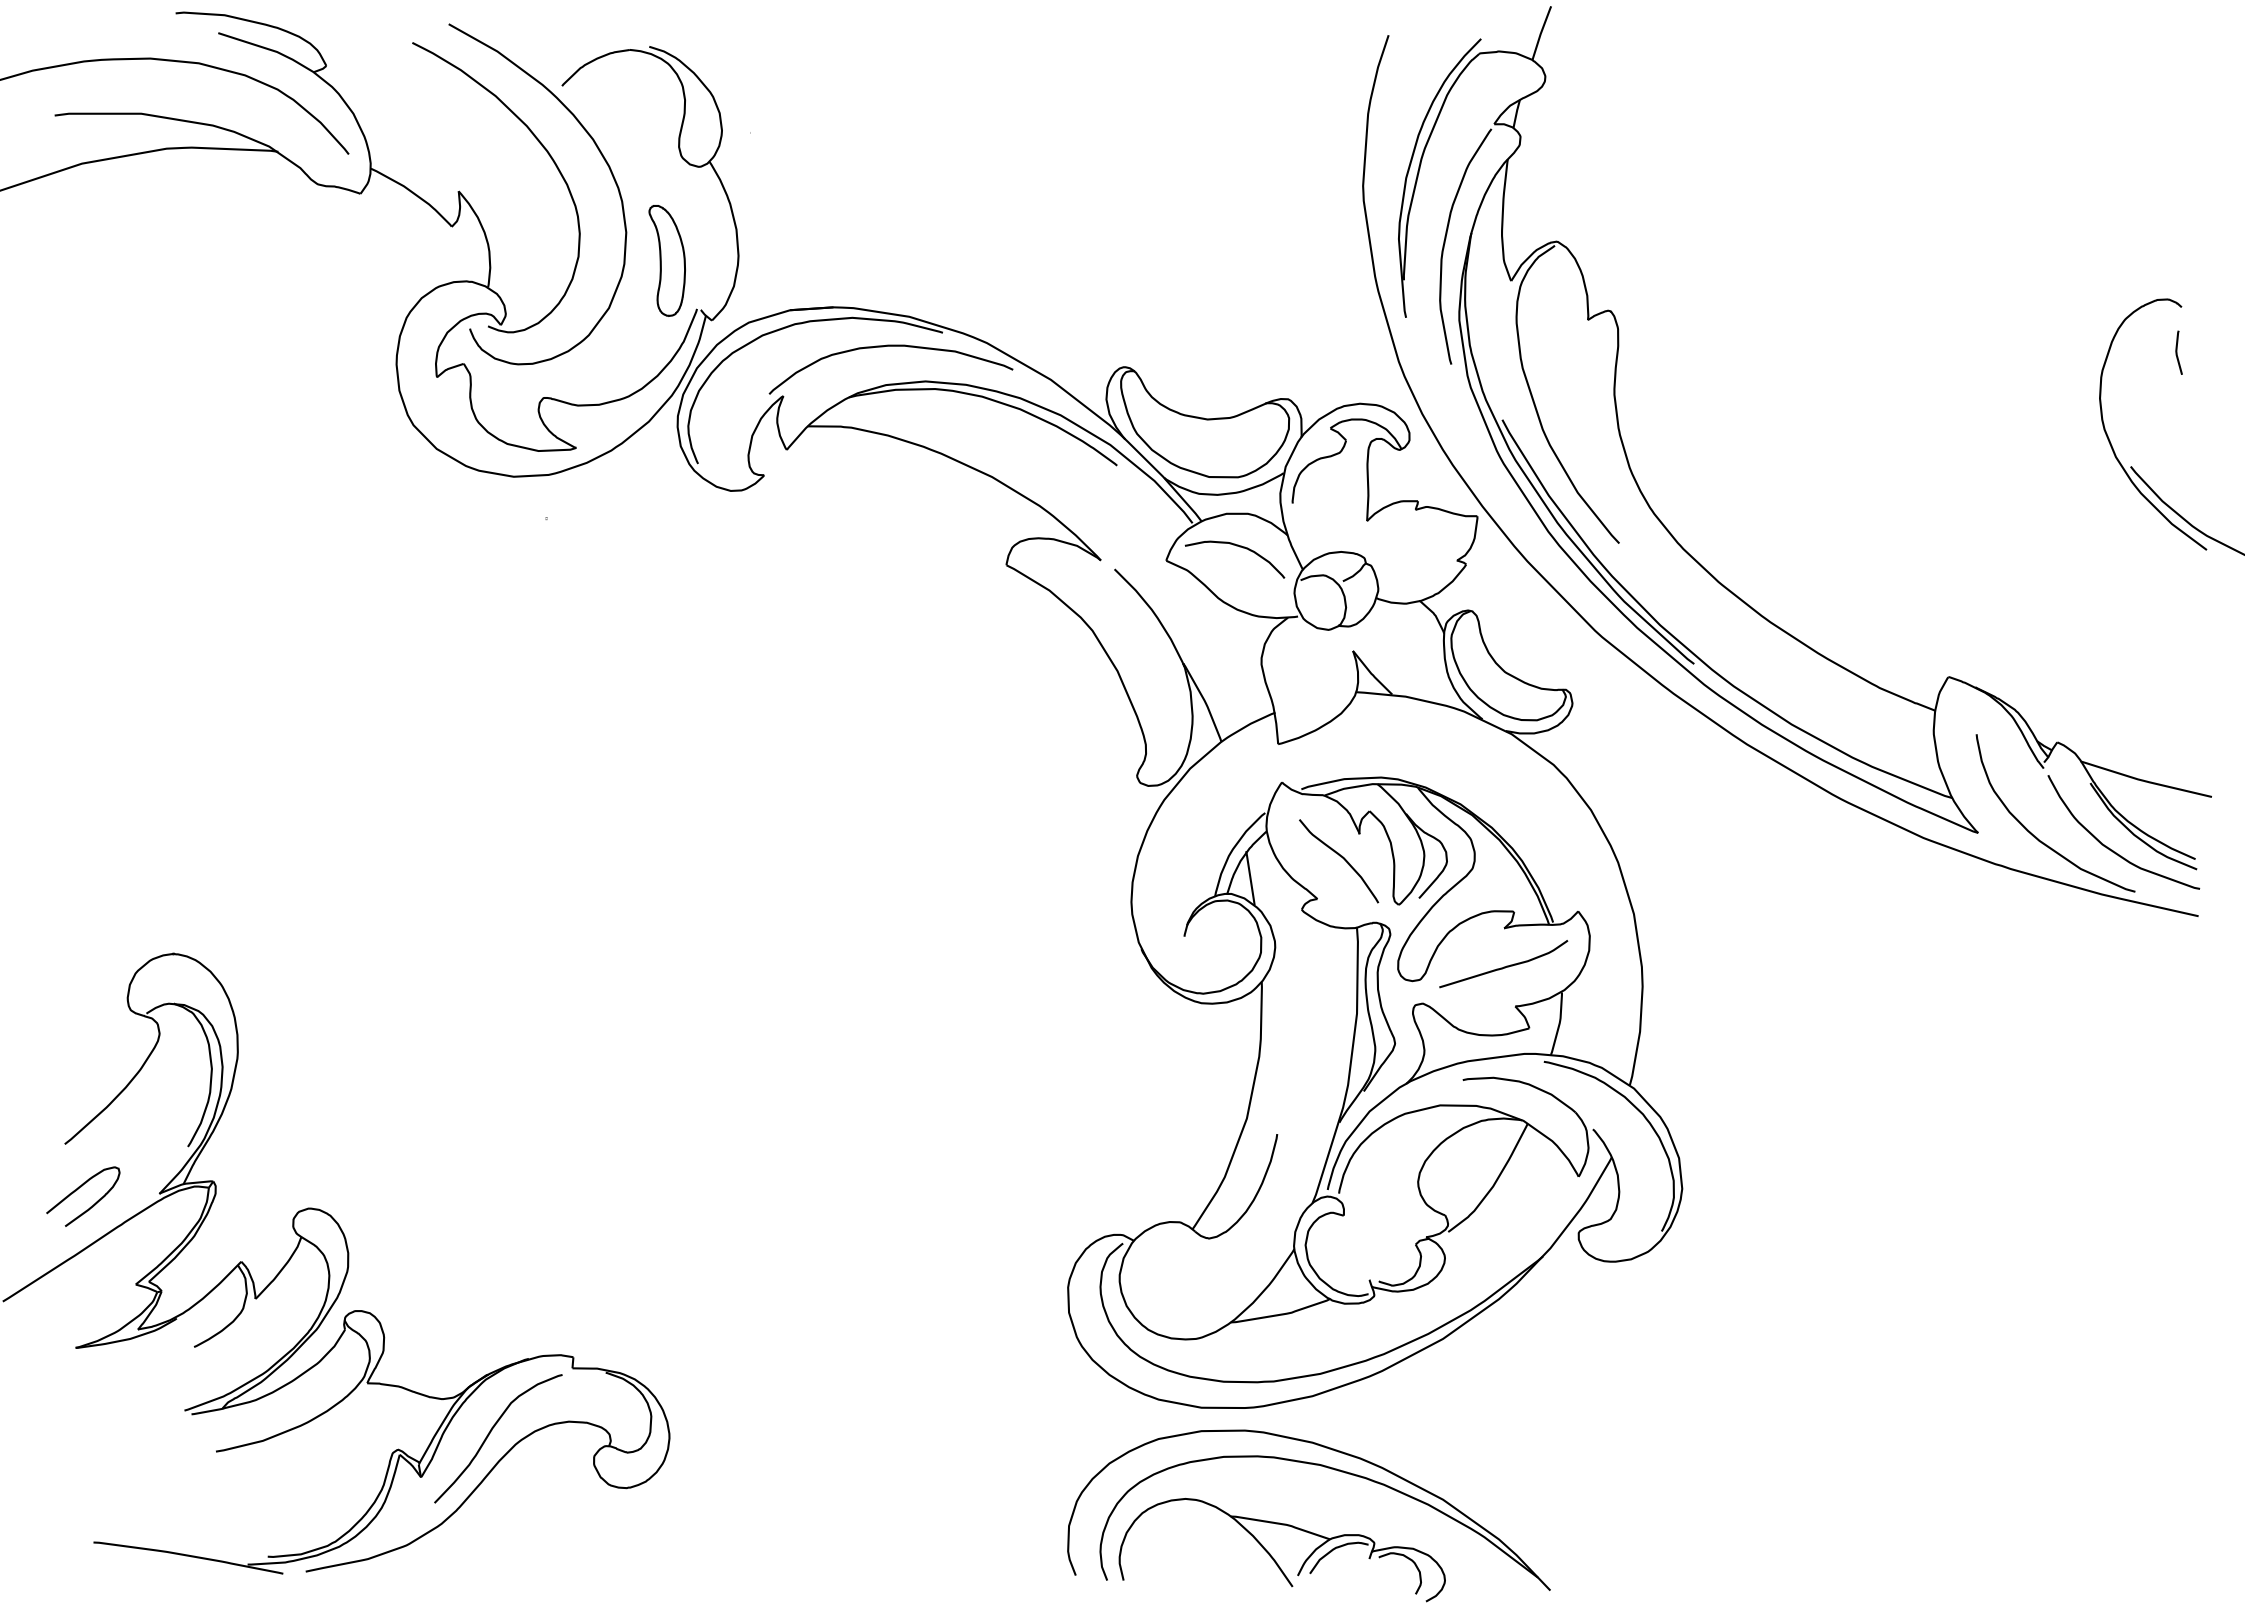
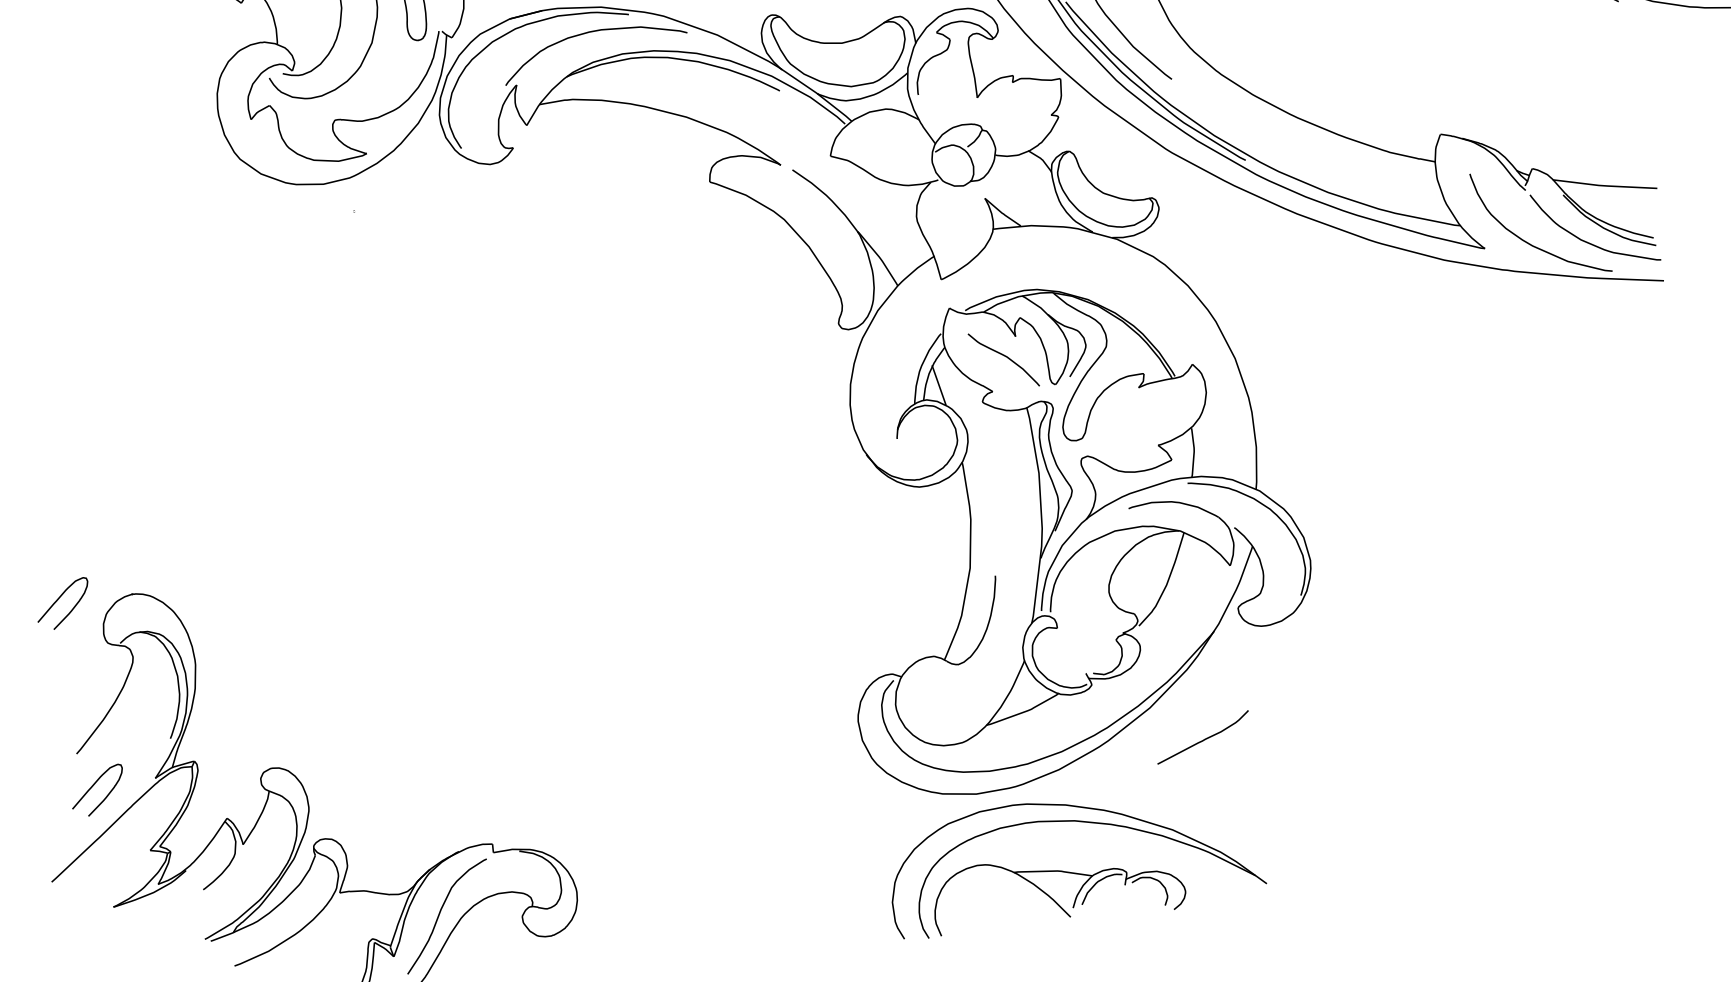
curve: (1239, 547) -> (884, 135), removed
curve: (77, 944) -> (58, 600), added
curve: (1503, 966) -> (1203, 739), moved

